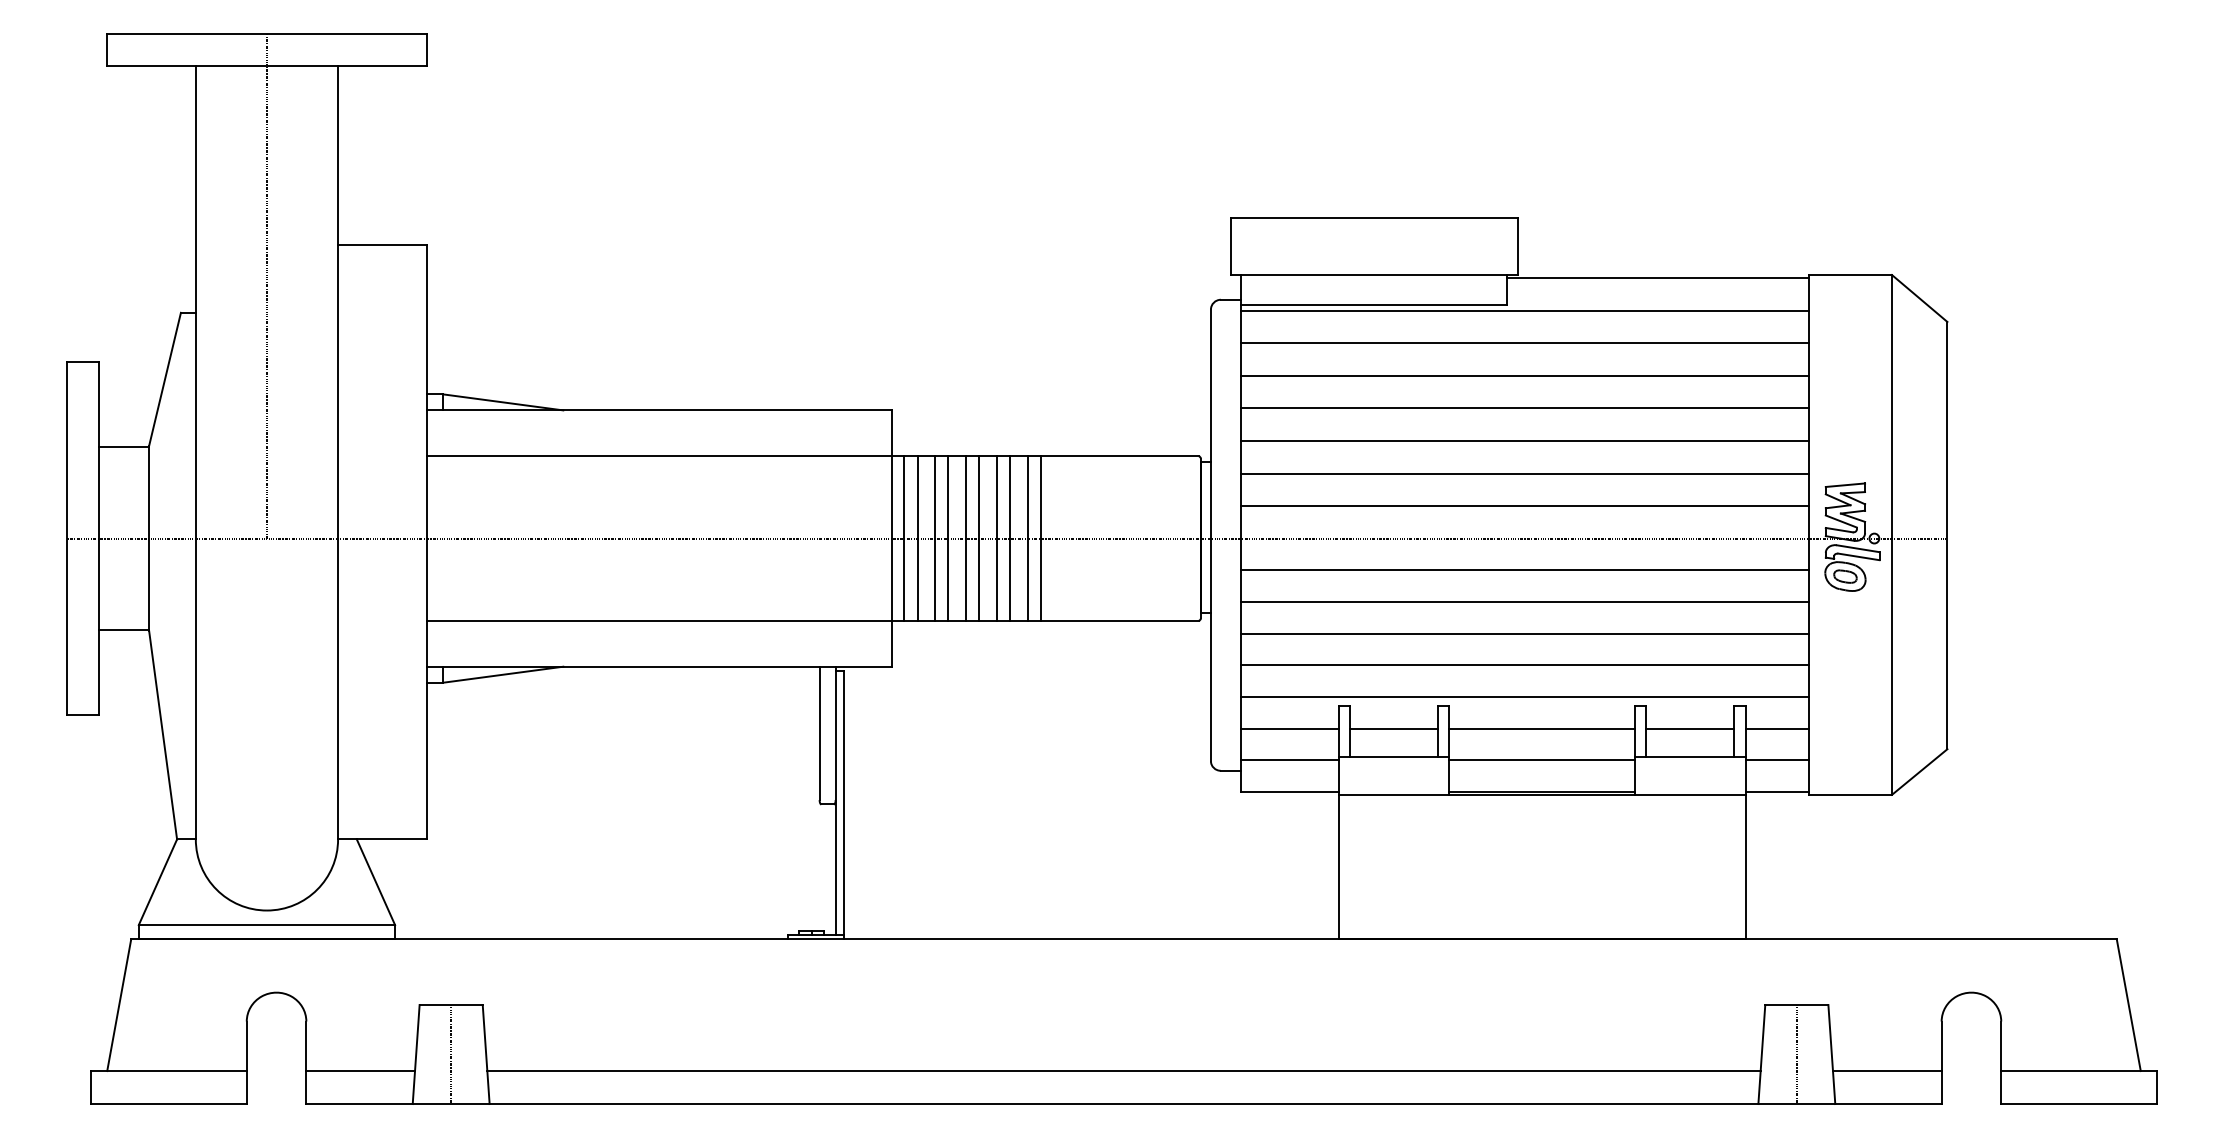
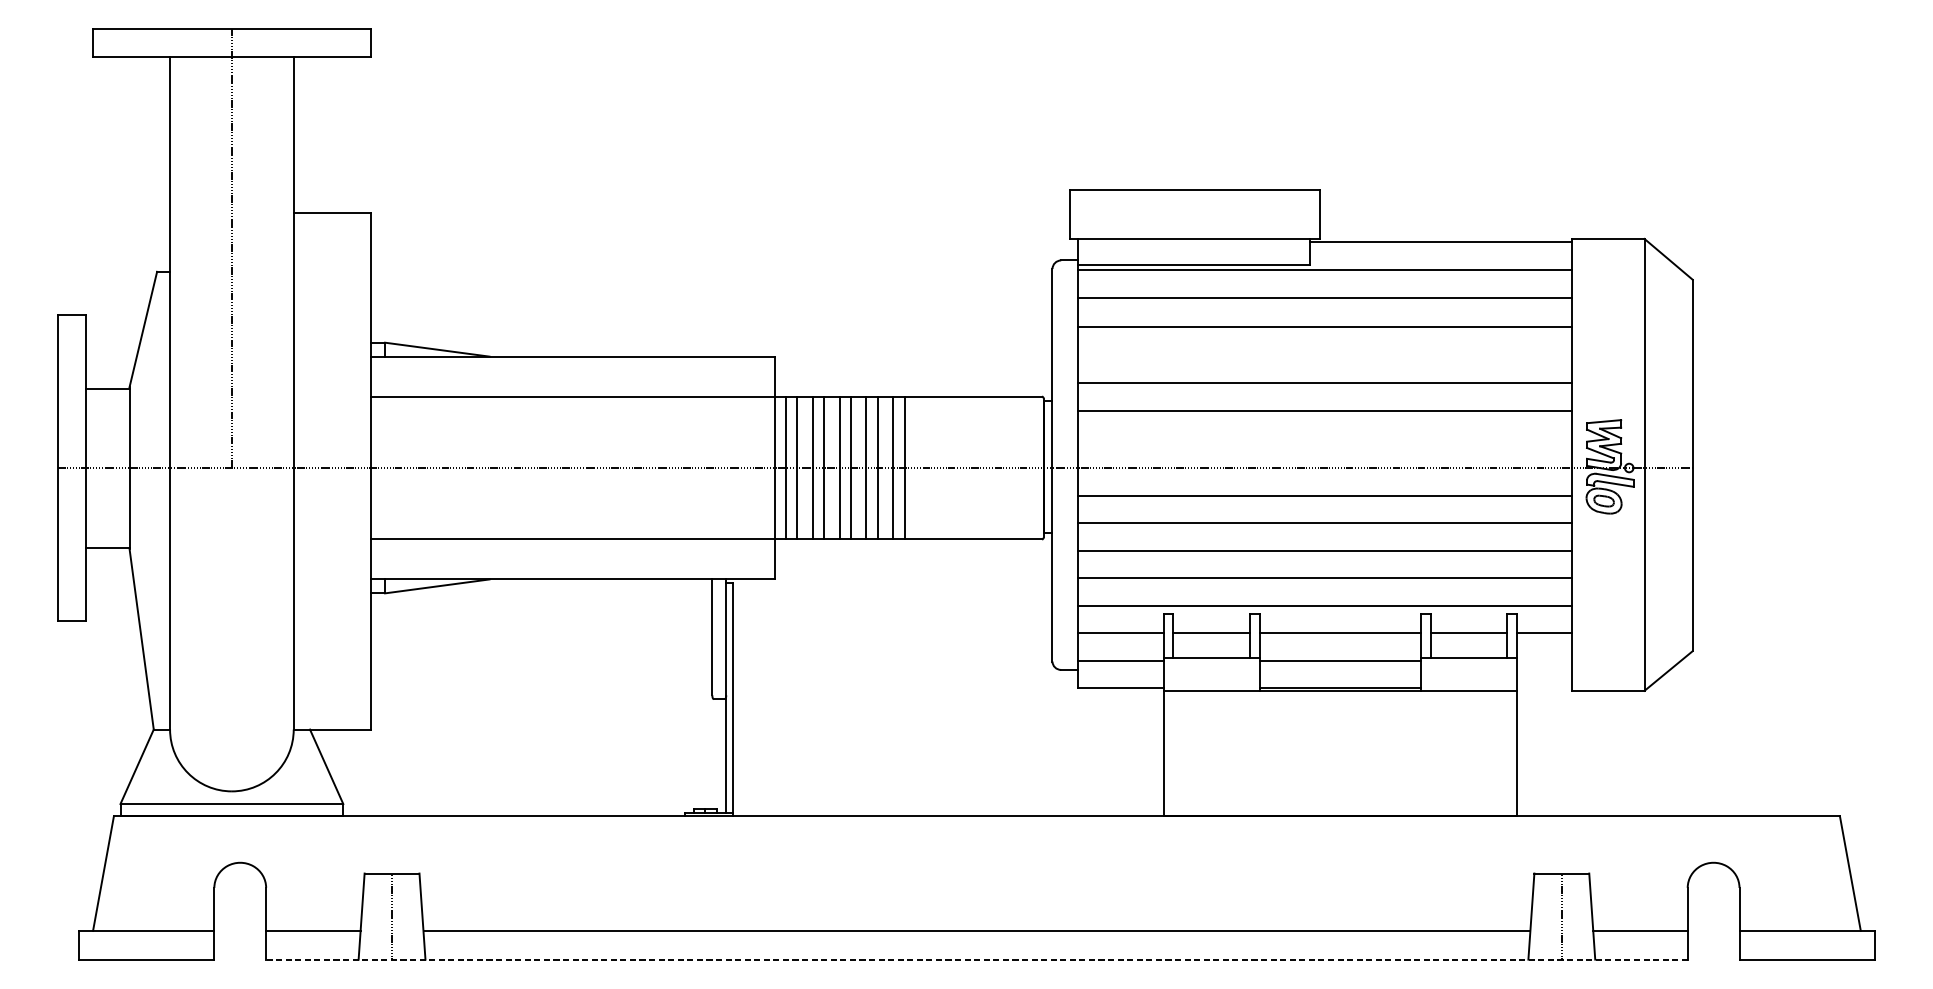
line: (1524, 408) -> (1325, 354), removed
line: (1524, 506) -> (1325, 440), removed
line: (1777, 760) -> (1545, 660), removed
line: (1777, 791) -> (1545, 687), removed
line: (1124, 1104) -> (977, 960), solid -> dashed

